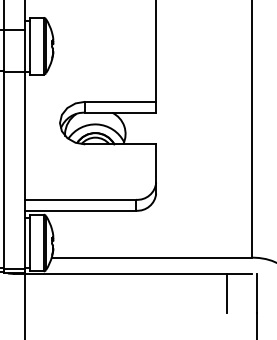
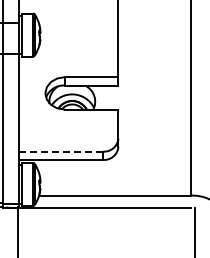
line: (79, 199) -> (60, 151), solid -> dashed
line: (227, 293) -> (172, 222), removed

